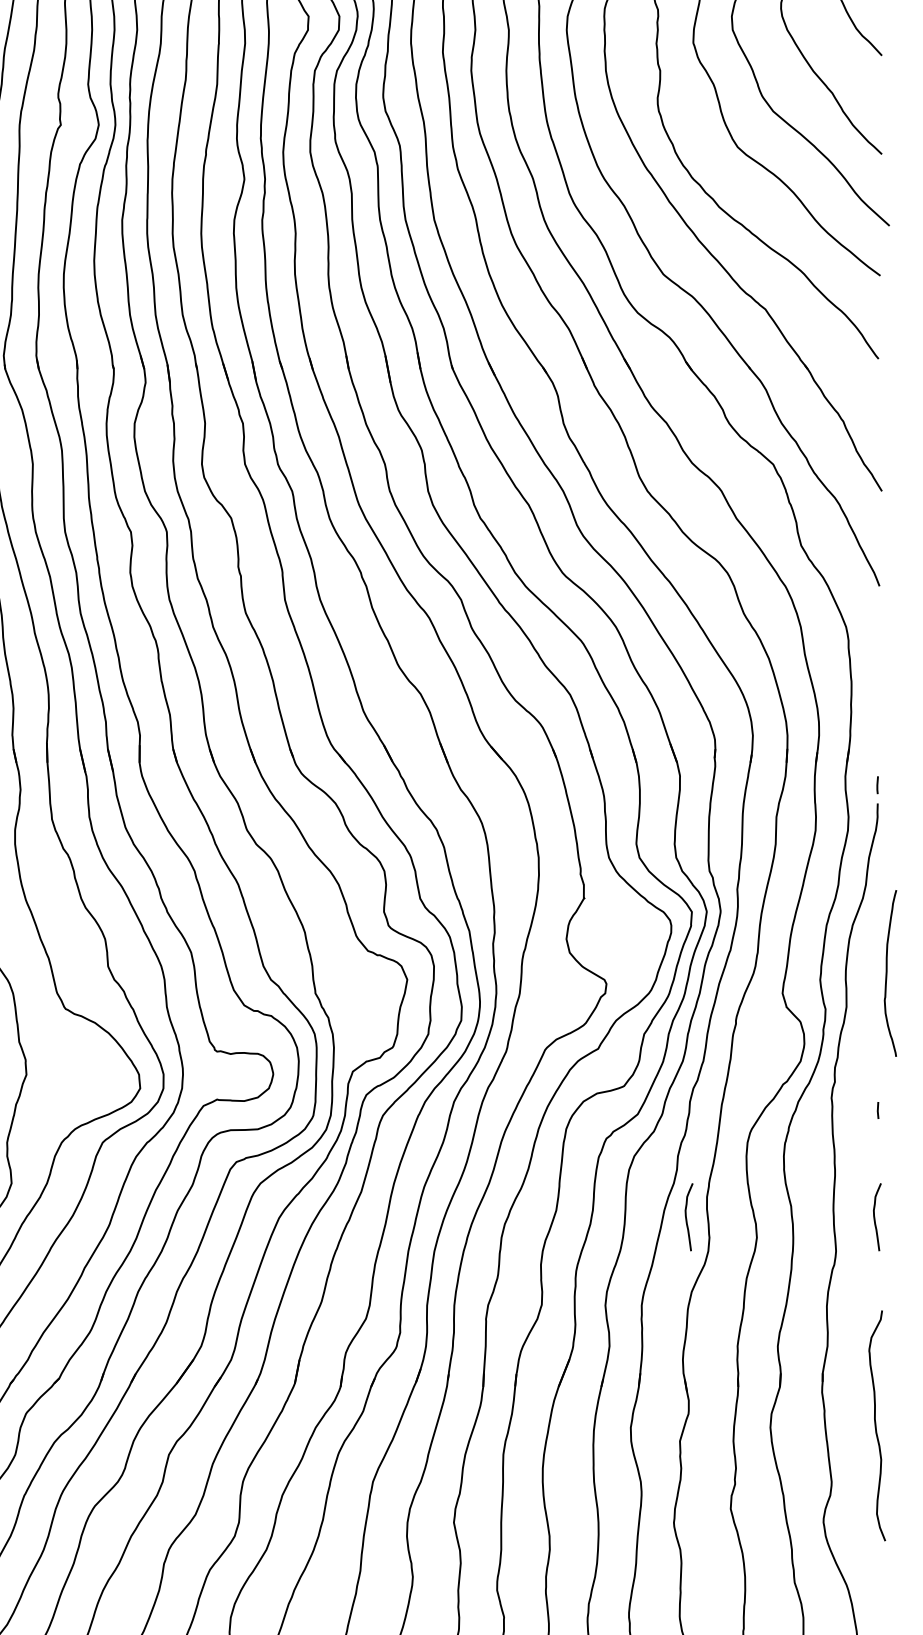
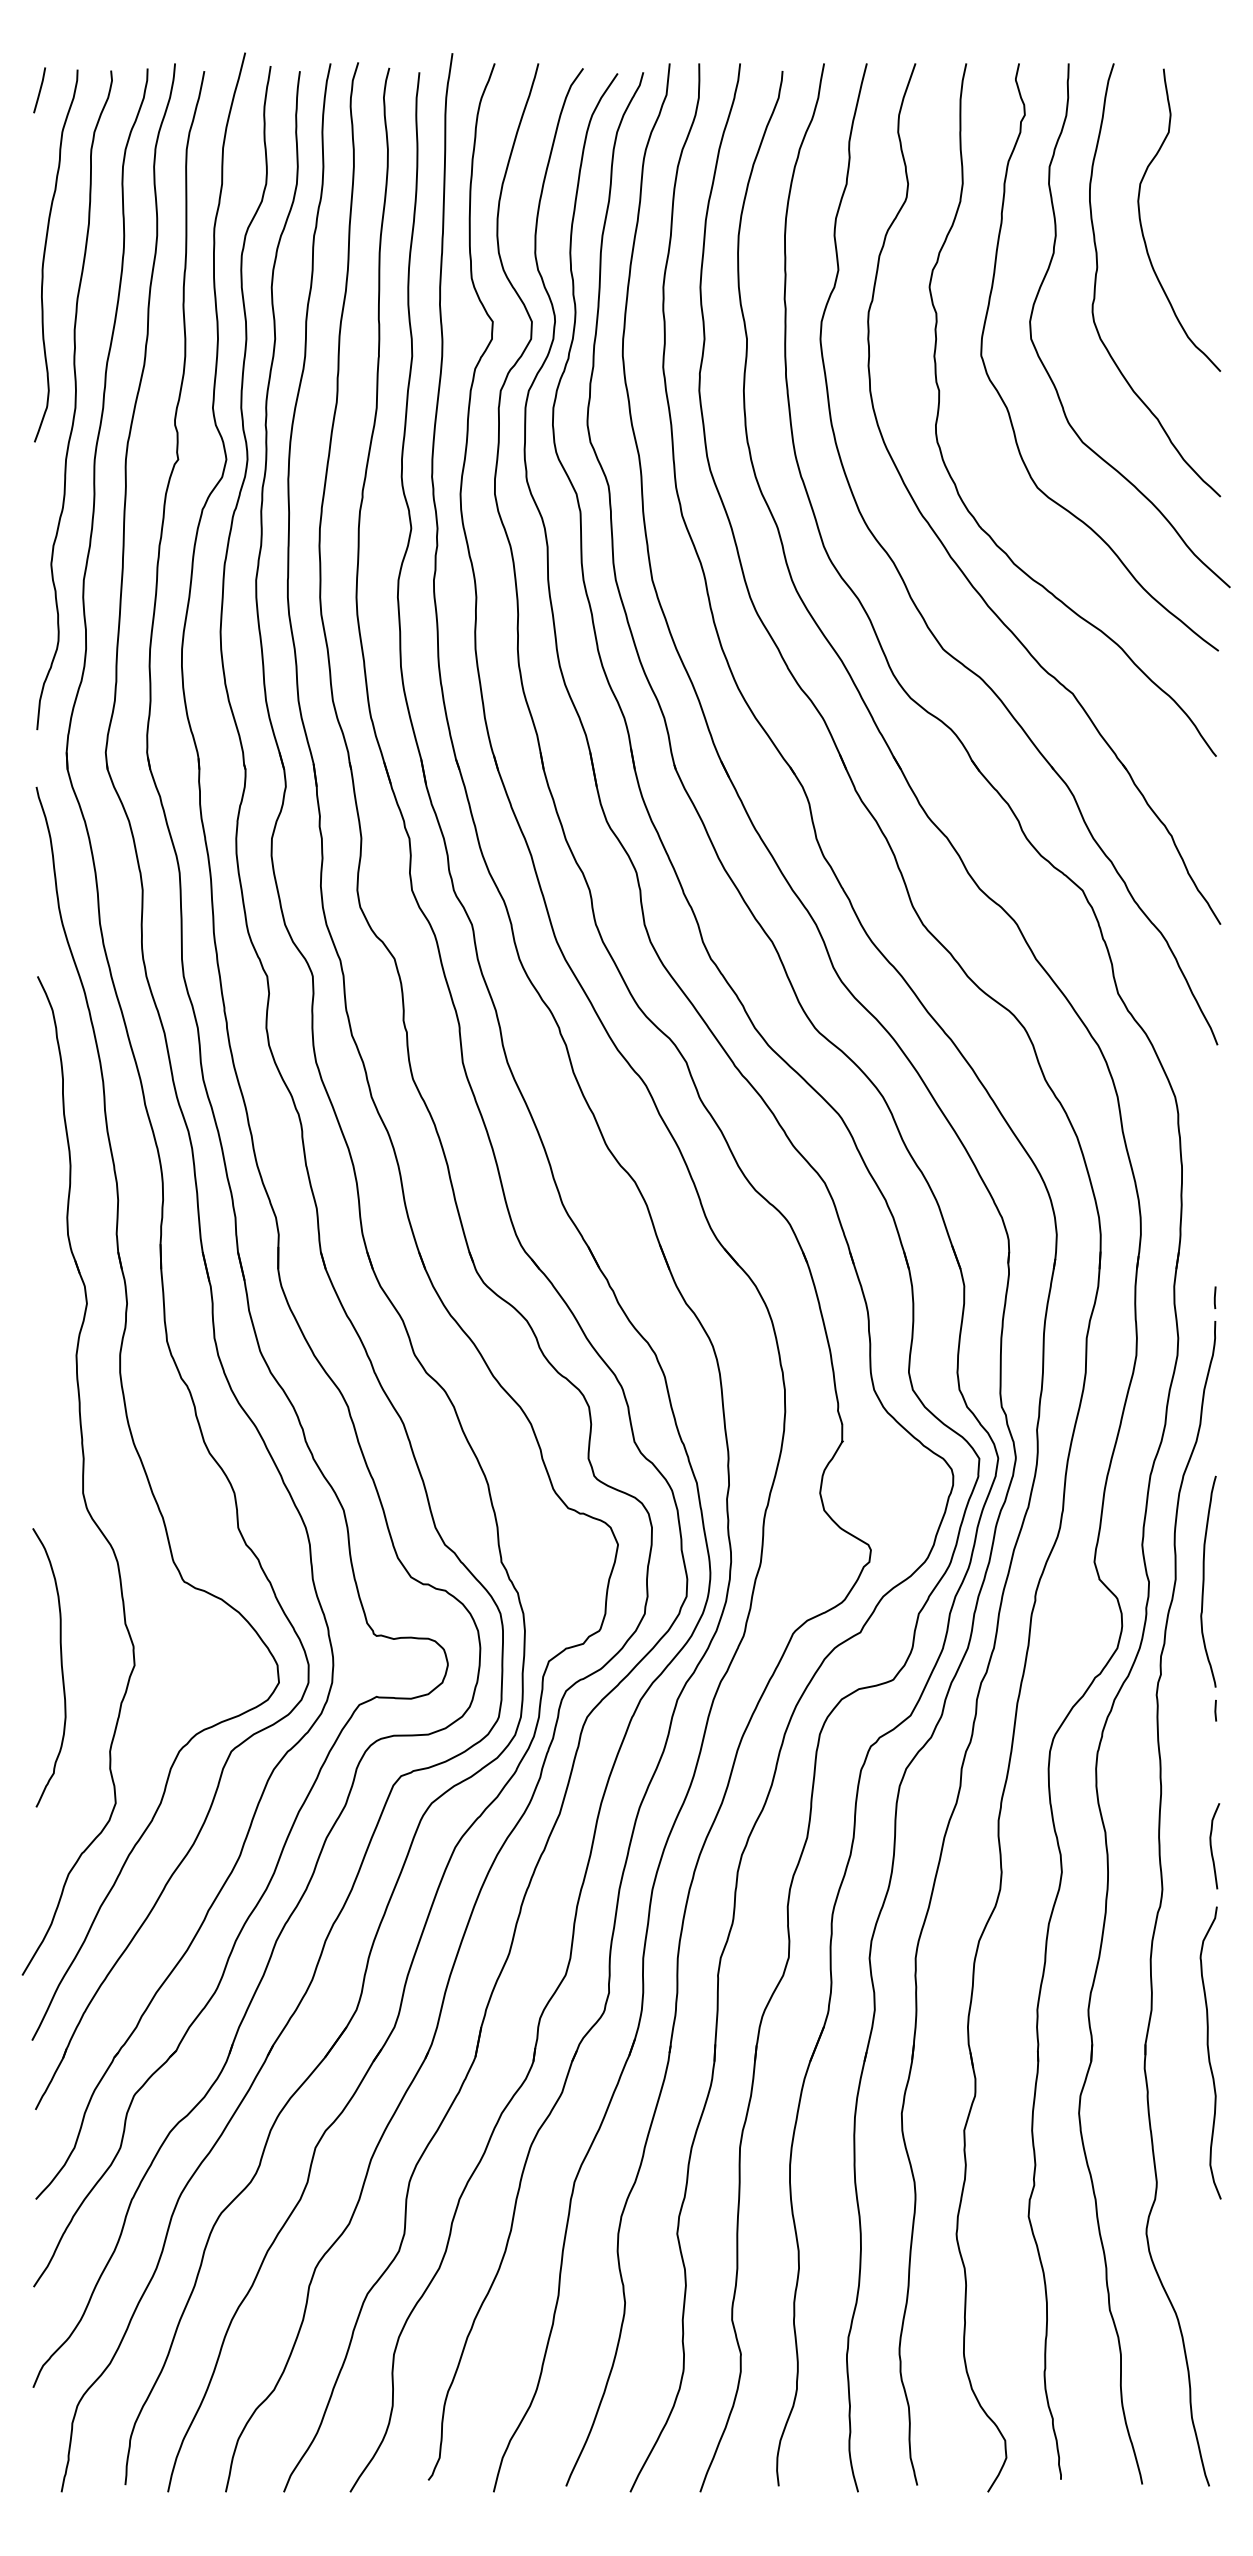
curve: (887, 973) -> (1204, 1581), moved
curve: (687, 1219) -> (973, 1848), removed
curve: (876, 1425) -> (1209, 2052), moved

